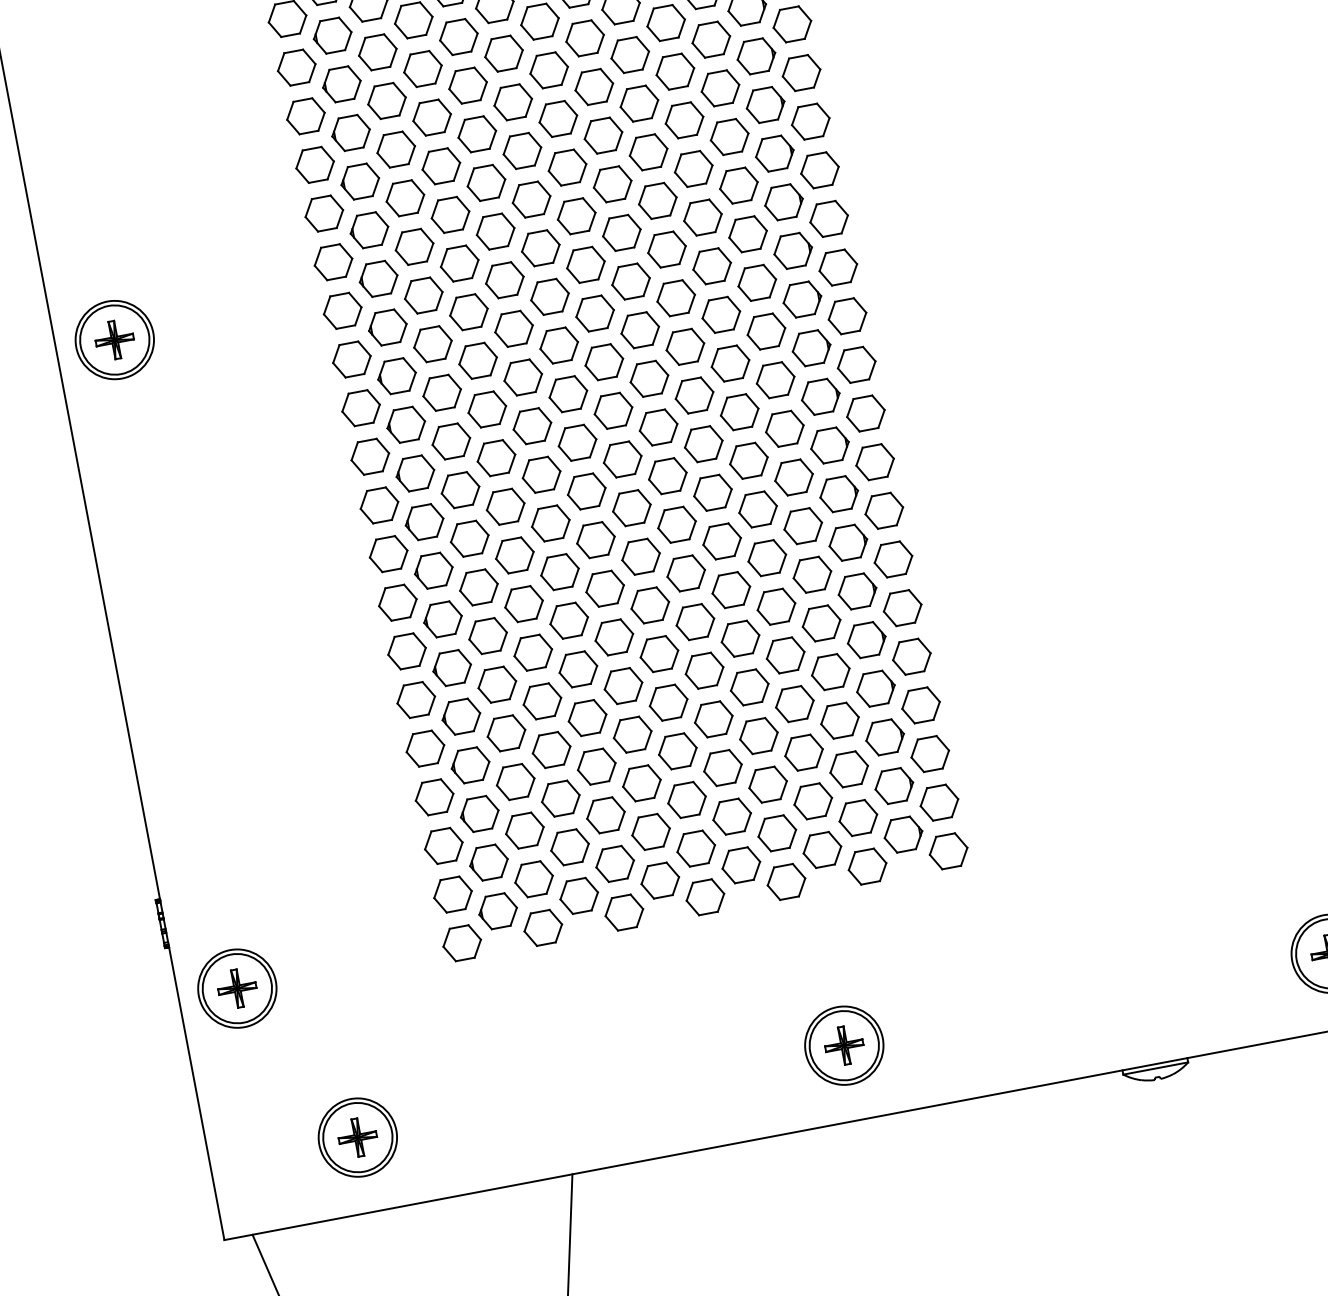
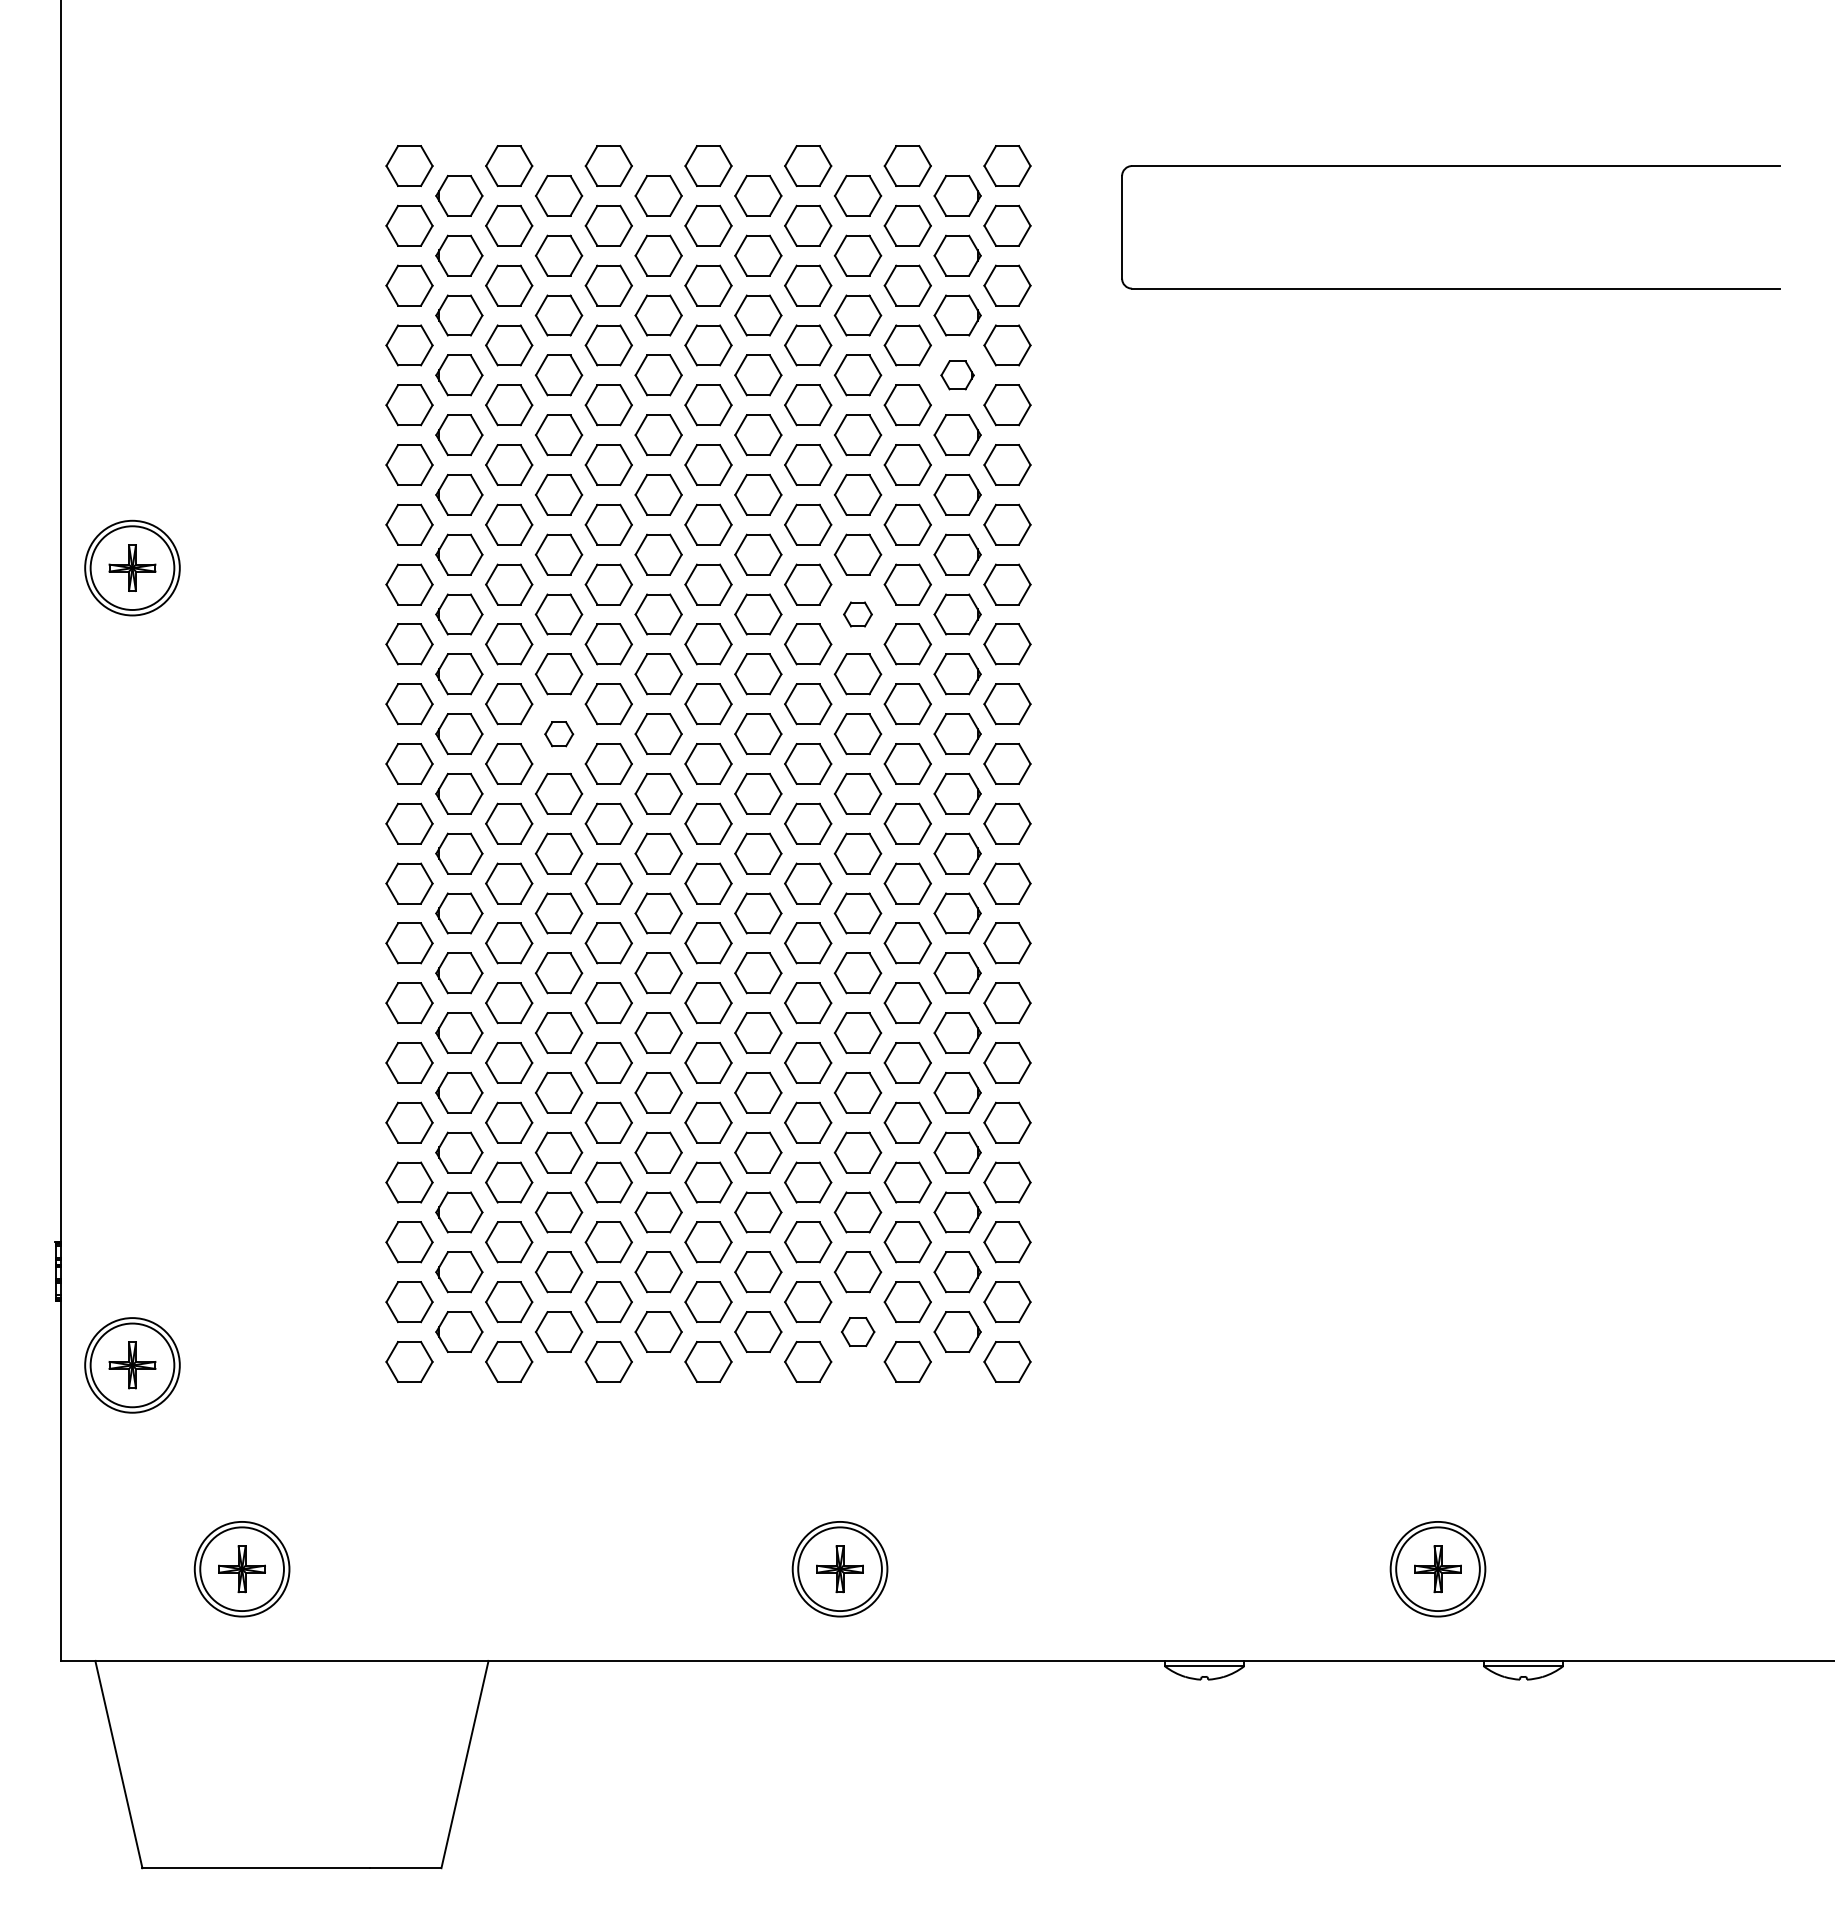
part: (756, 56) -> (957, 375), size x0.7
part: (711, 266) -> (857, 614), size x0.6
part: (487, 409) -> (559, 734), size x0.6
part: (822, 849) -> (858, 1331), size x0.7

